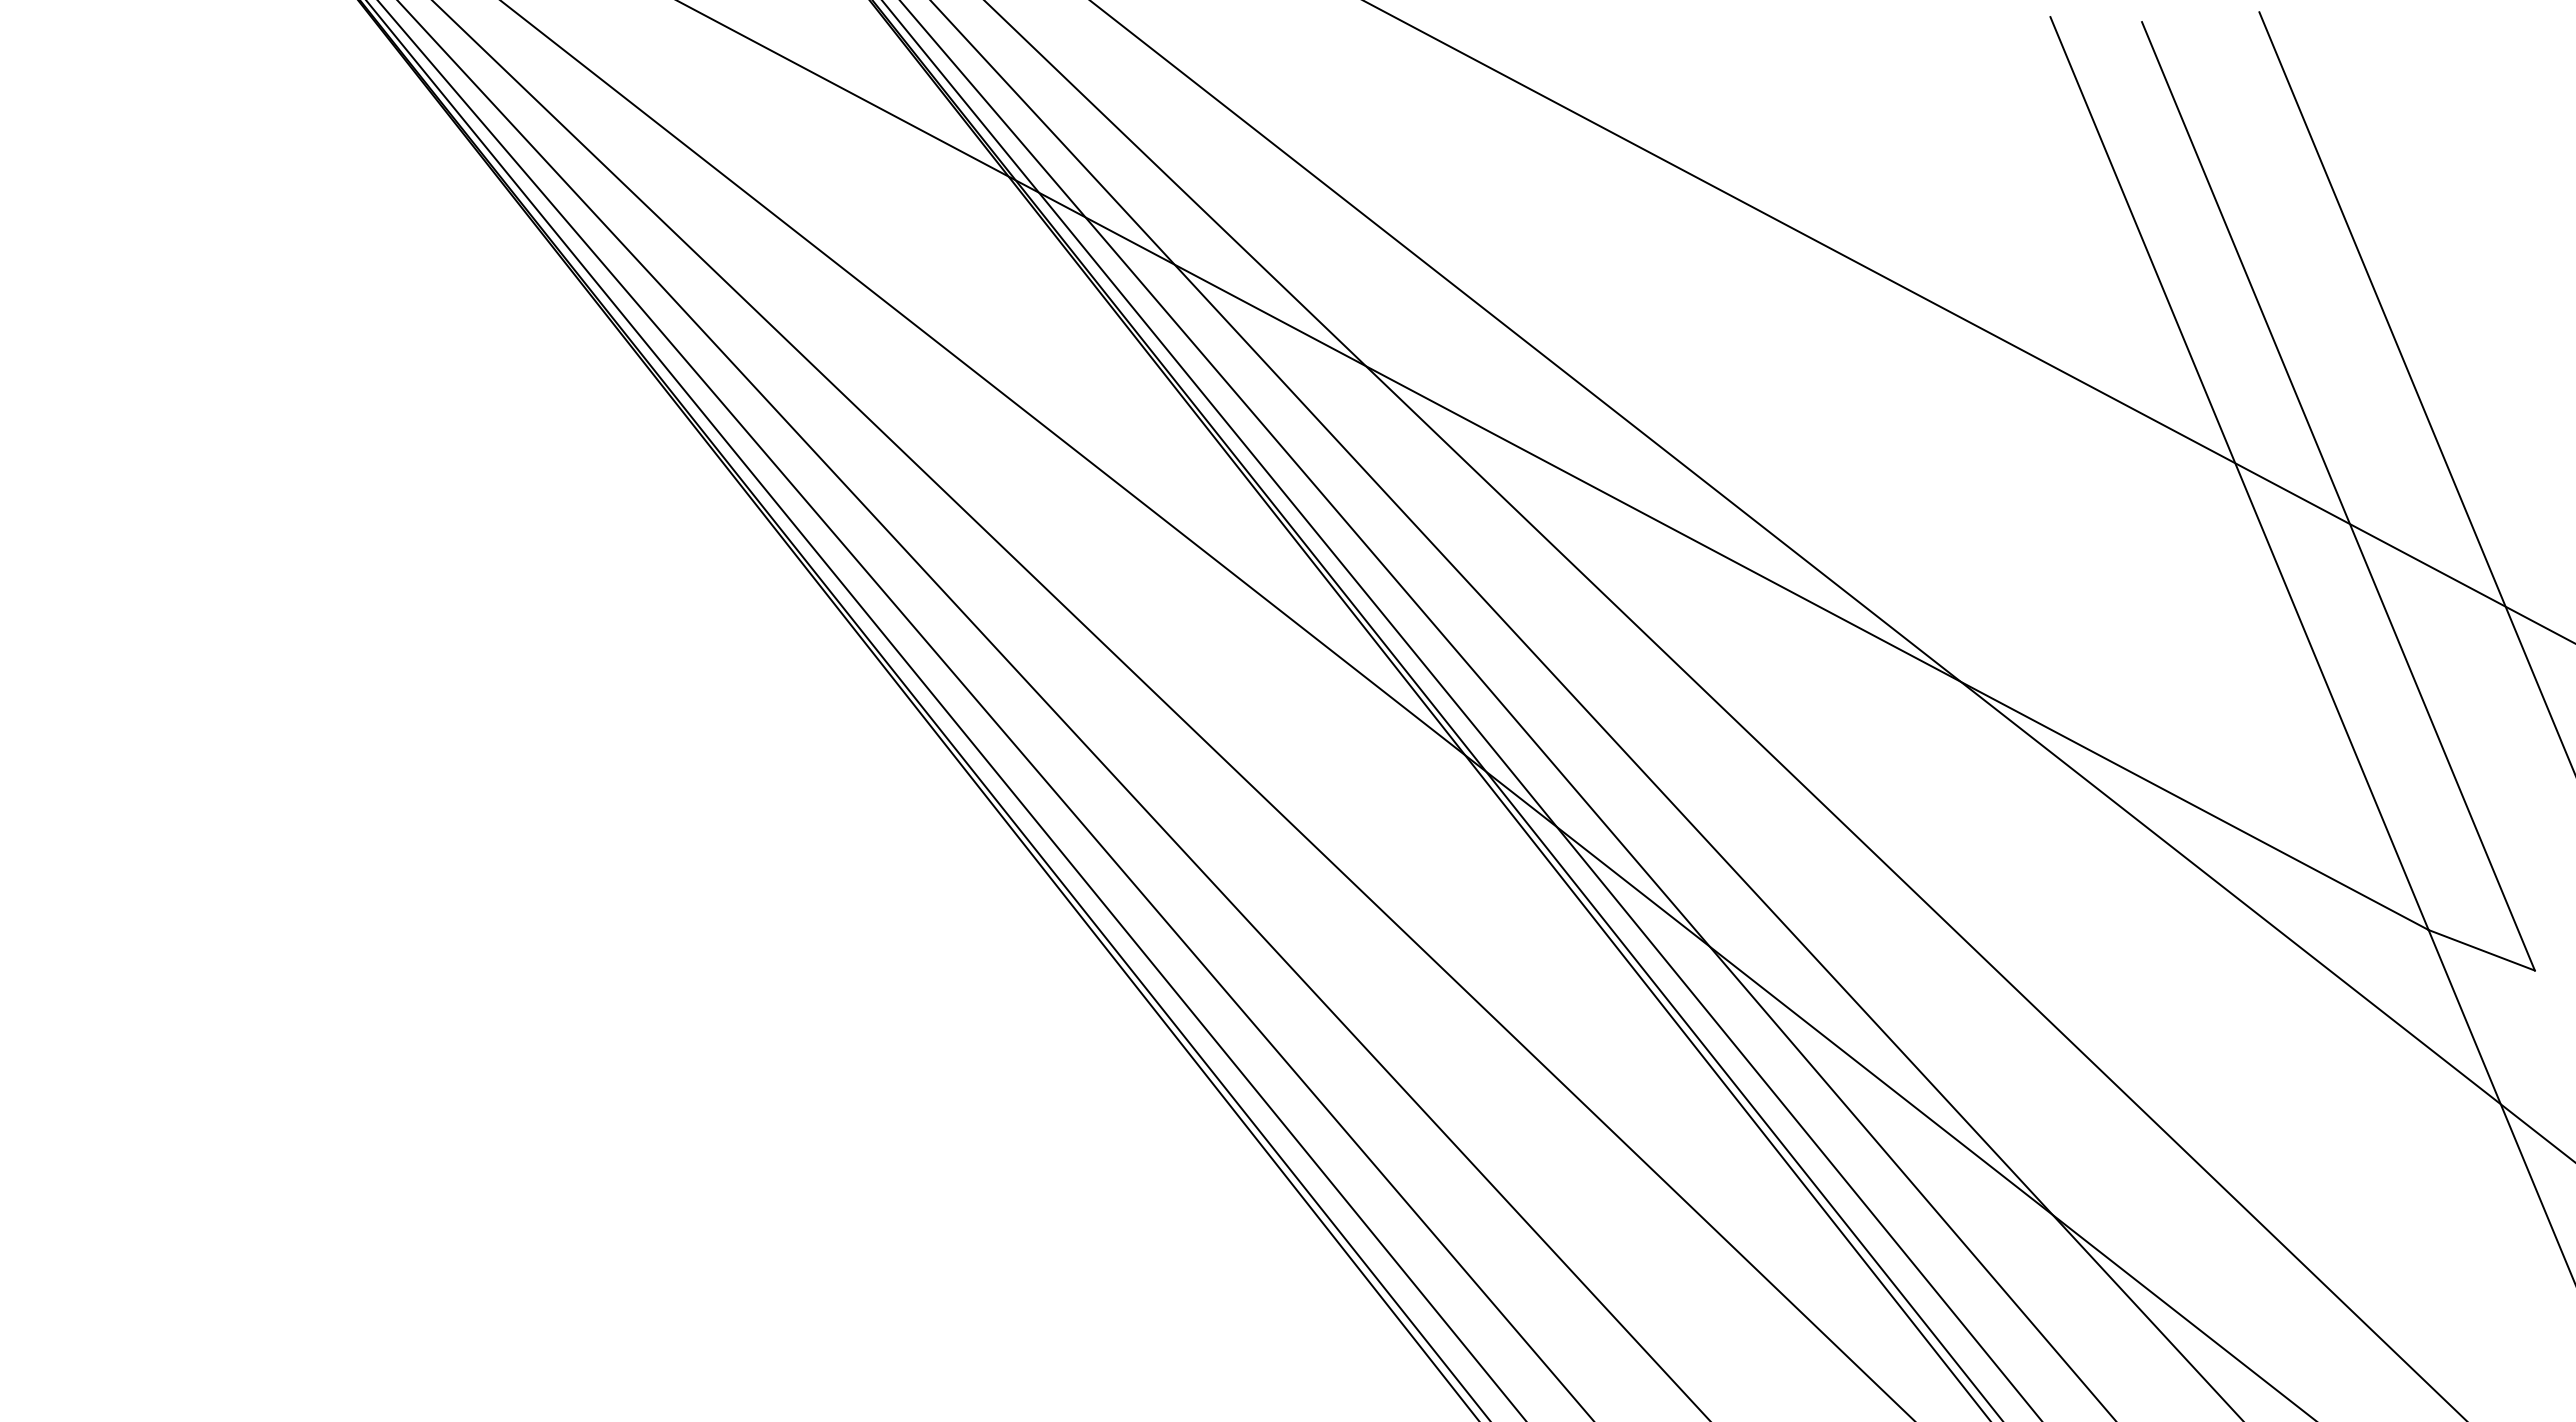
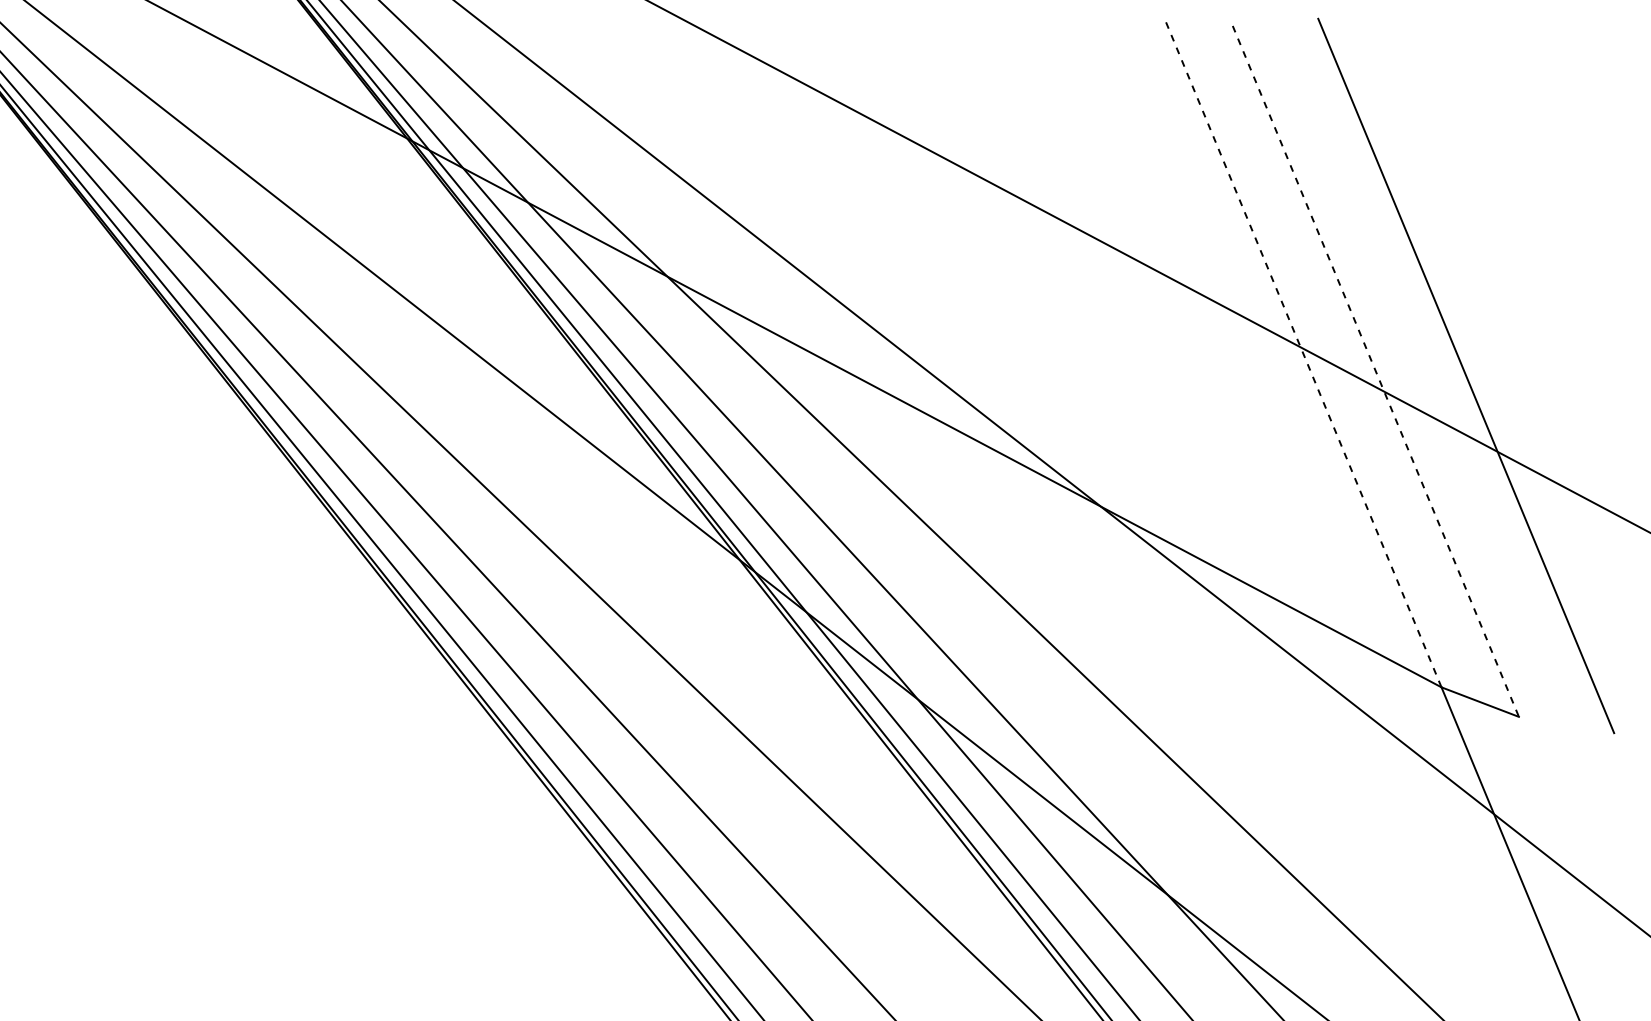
line: (2239, 474) -> (1303, 355), solid -> dashed
line: (2338, 496) -> (1375, 371), solid -> dashed

